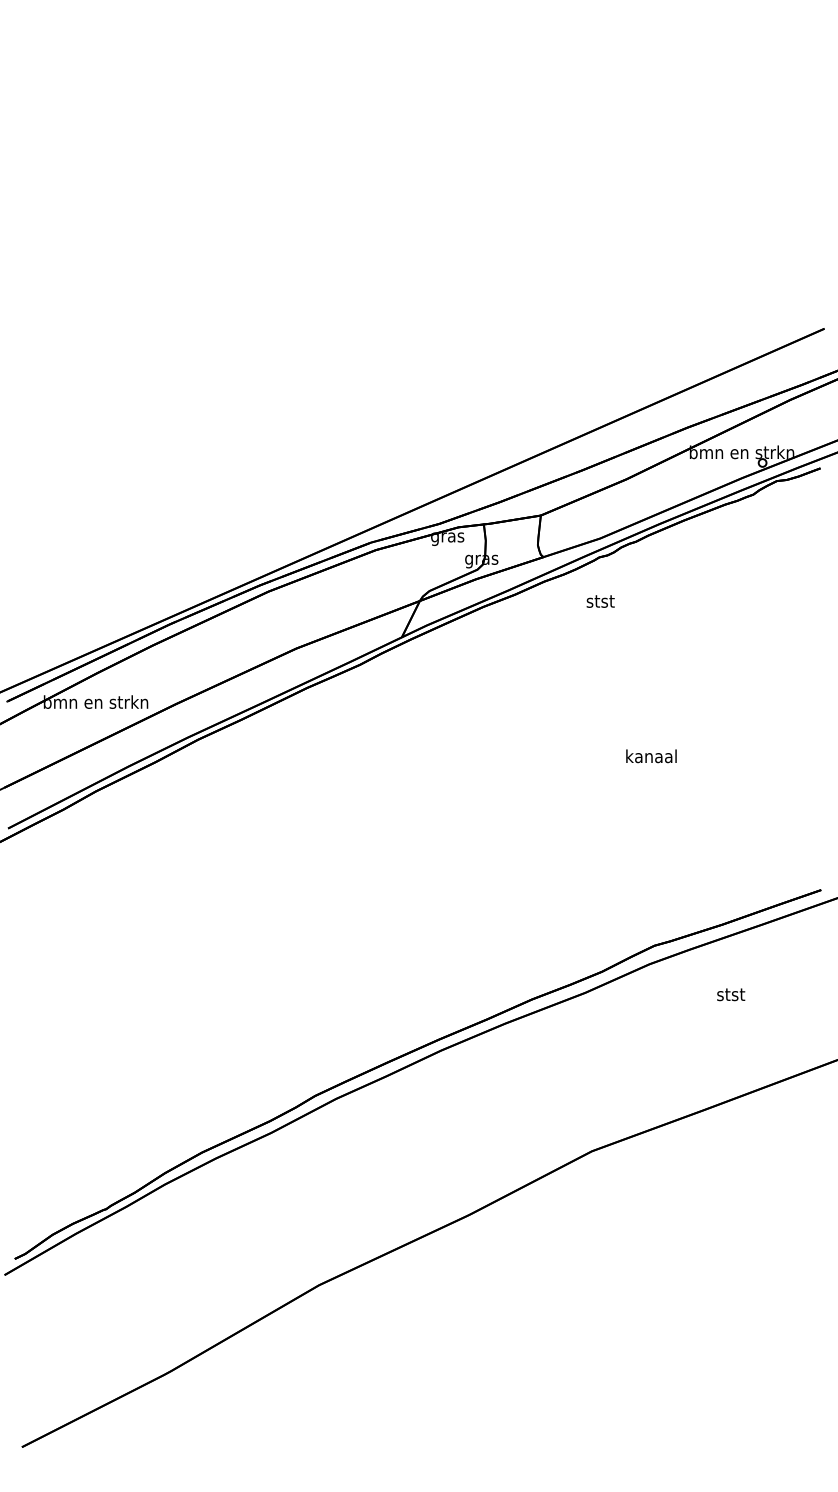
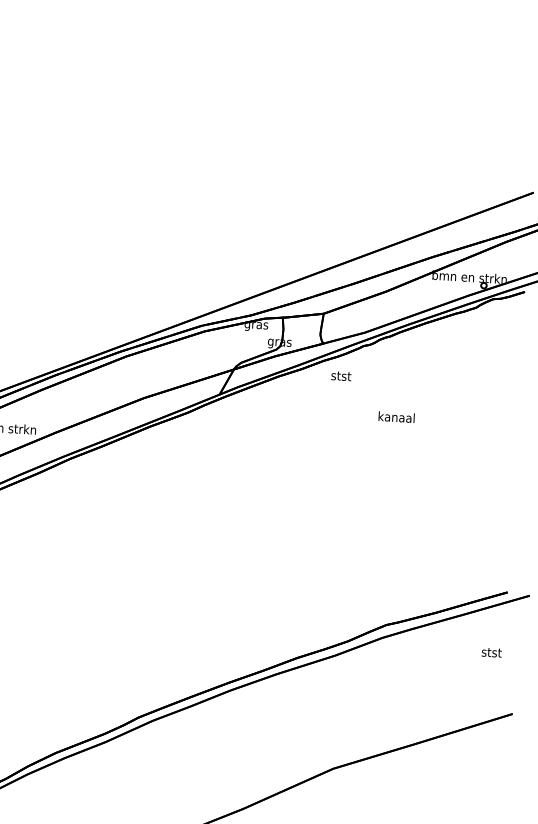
text: (600, 601) -> (341, 376), moved
text: (651, 756) -> (396, 417), moved
text: (731, 994) -> (492, 652), moved

